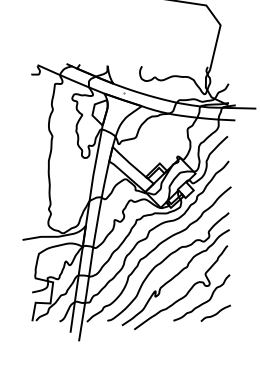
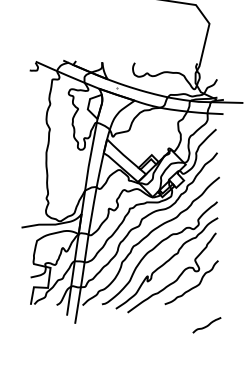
curve: (215, 313) -> (206, 325), moved

